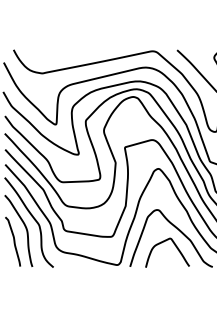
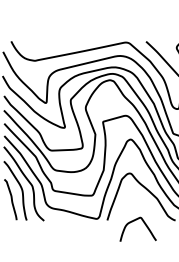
curve: (176, 248) -> (145, 225), moved

